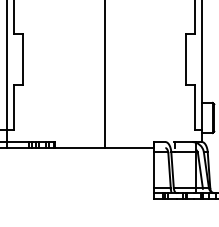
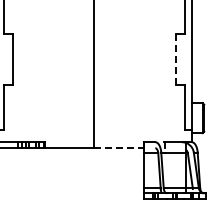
line: (185, 59) -> (175, 59), solid -> dashed
line: (129, 148) -> (119, 148), solid -> dashed

